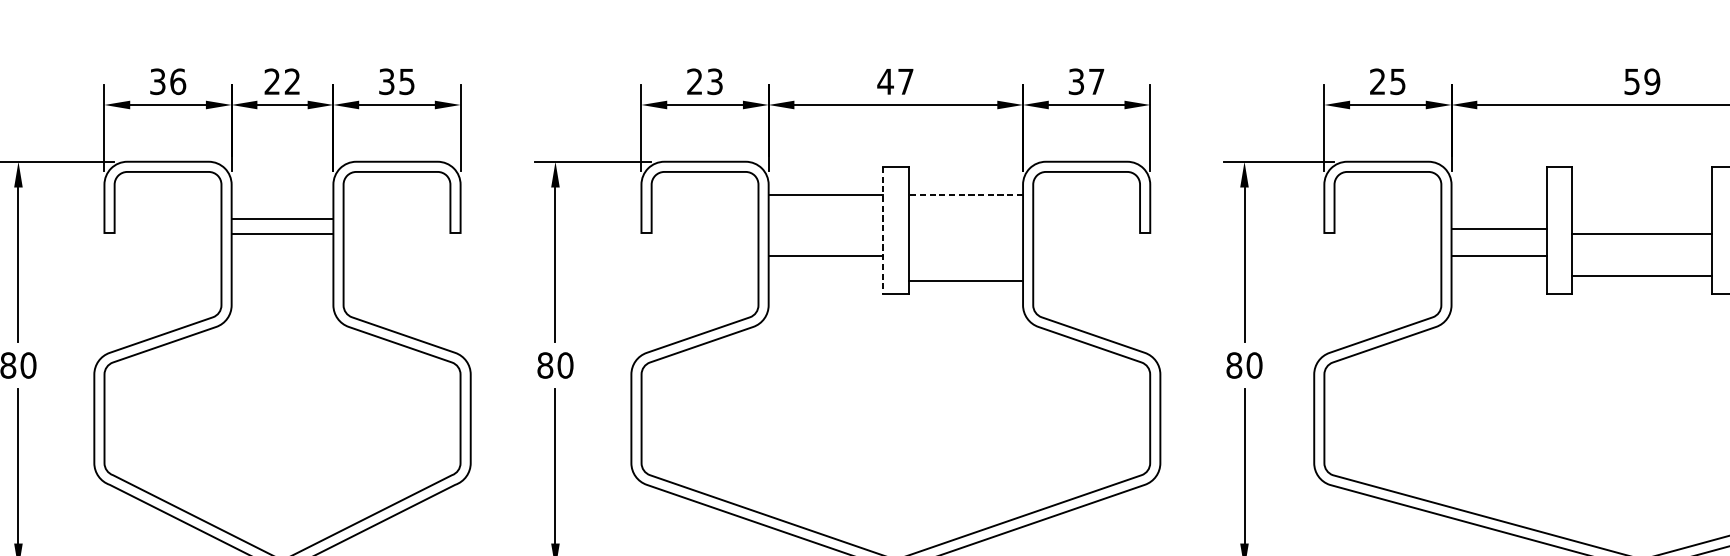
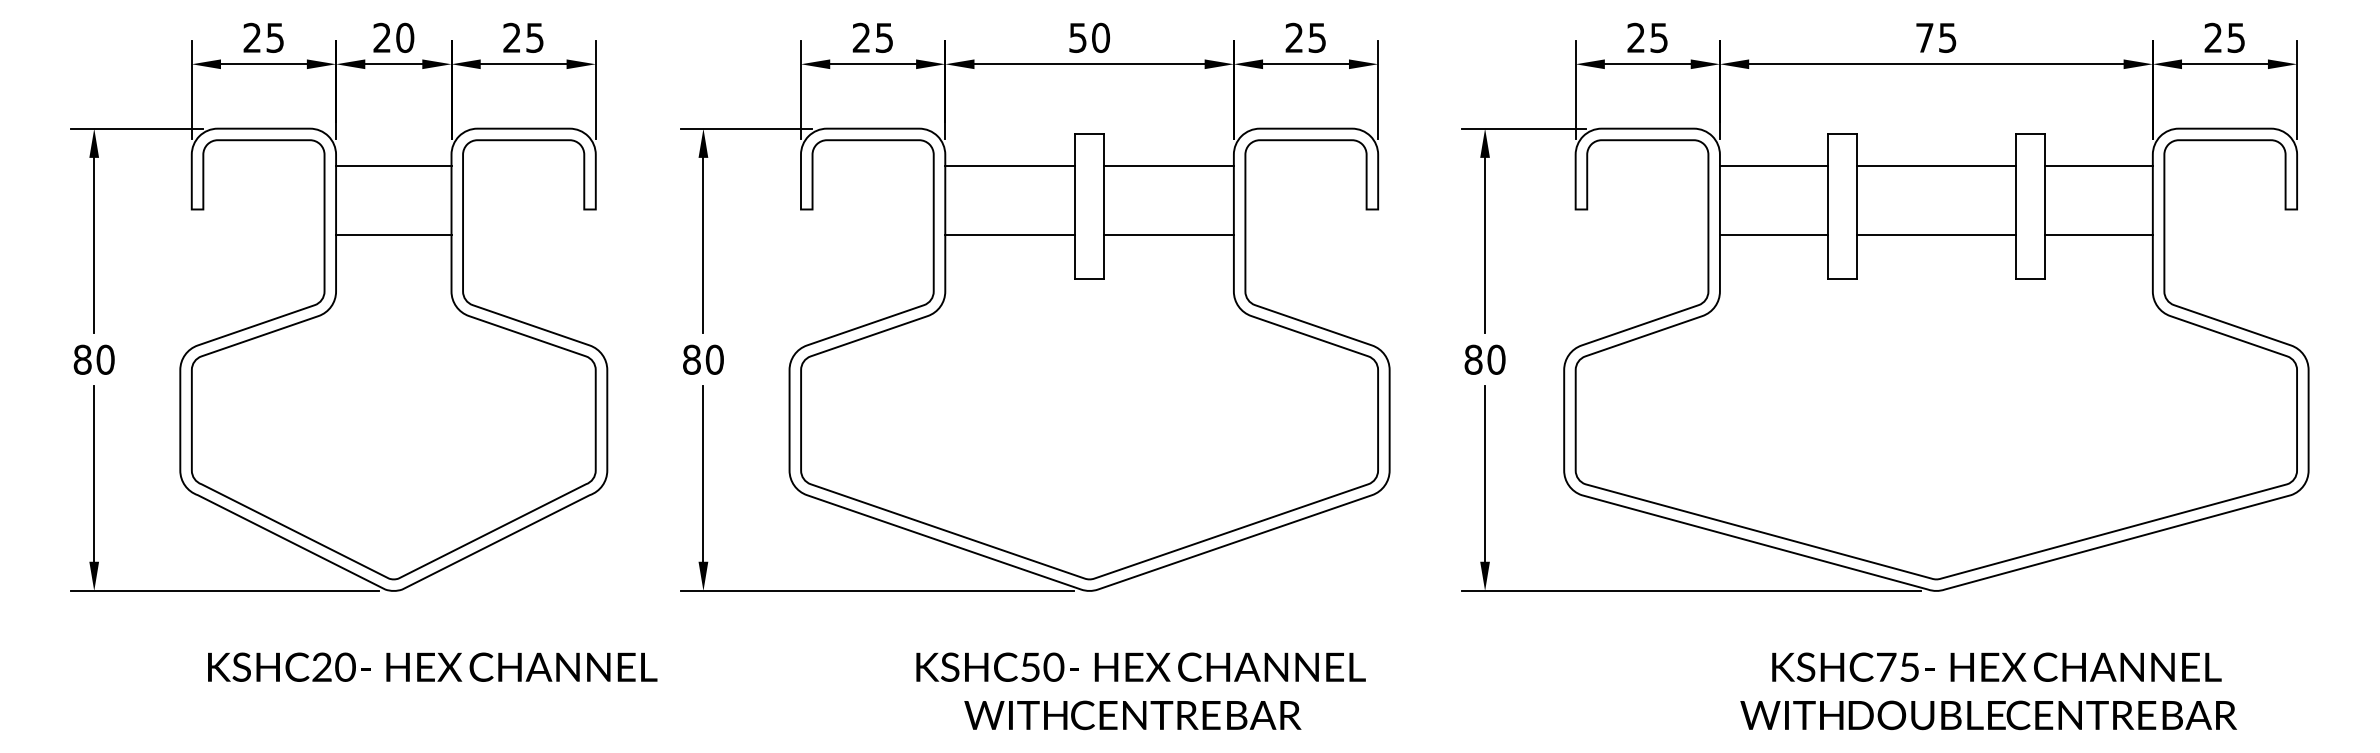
text: (167, 81) -> (263, 37), 36 -> 25
text: (292, 81) -> (405, 37), 22 -> 20
text: (715, 81) -> (884, 37), 23 -> 25
text: (895, 81) -> (1089, 37), 47 -> 50
text: (1642, 81) -> (1936, 37), 59 -> 75
text: (386, 82) -> (511, 38), 35 -> 25
text: (1086, 82) -> (1305, 38), 37 -> 25
line: (965, 195) -> (1168, 166), dashed -> solid
line: (282, 218) -> (393, 166), moved
line: (1498, 229) -> (1773, 166), moved
line: (883, 231) -> (1075, 207), dashed -> solid
line: (282, 233) -> (393, 235), moved
line: (1642, 233) -> (1936, 166), moved
line: (1642, 276) -> (1936, 235), moved
line: (965, 280) -> (1168, 235), moved

